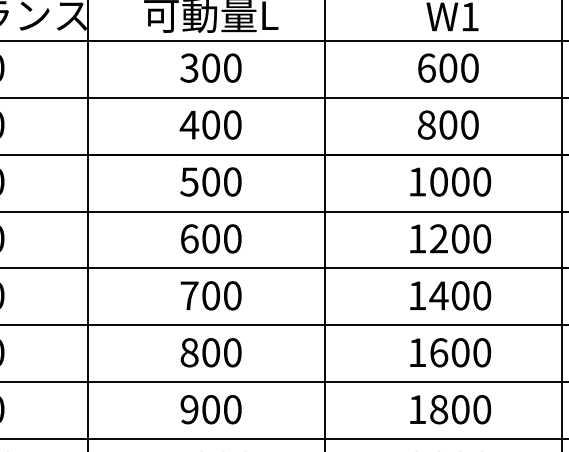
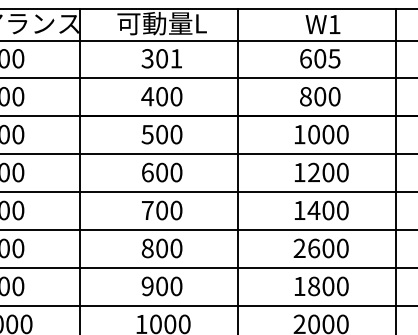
text: (232, 67) -> (176, 58), 300 -> 301
text: (469, 67) -> (334, 58), 600 -> 605
text: (417, 351) -> (299, 247), 1600 -> 2600

